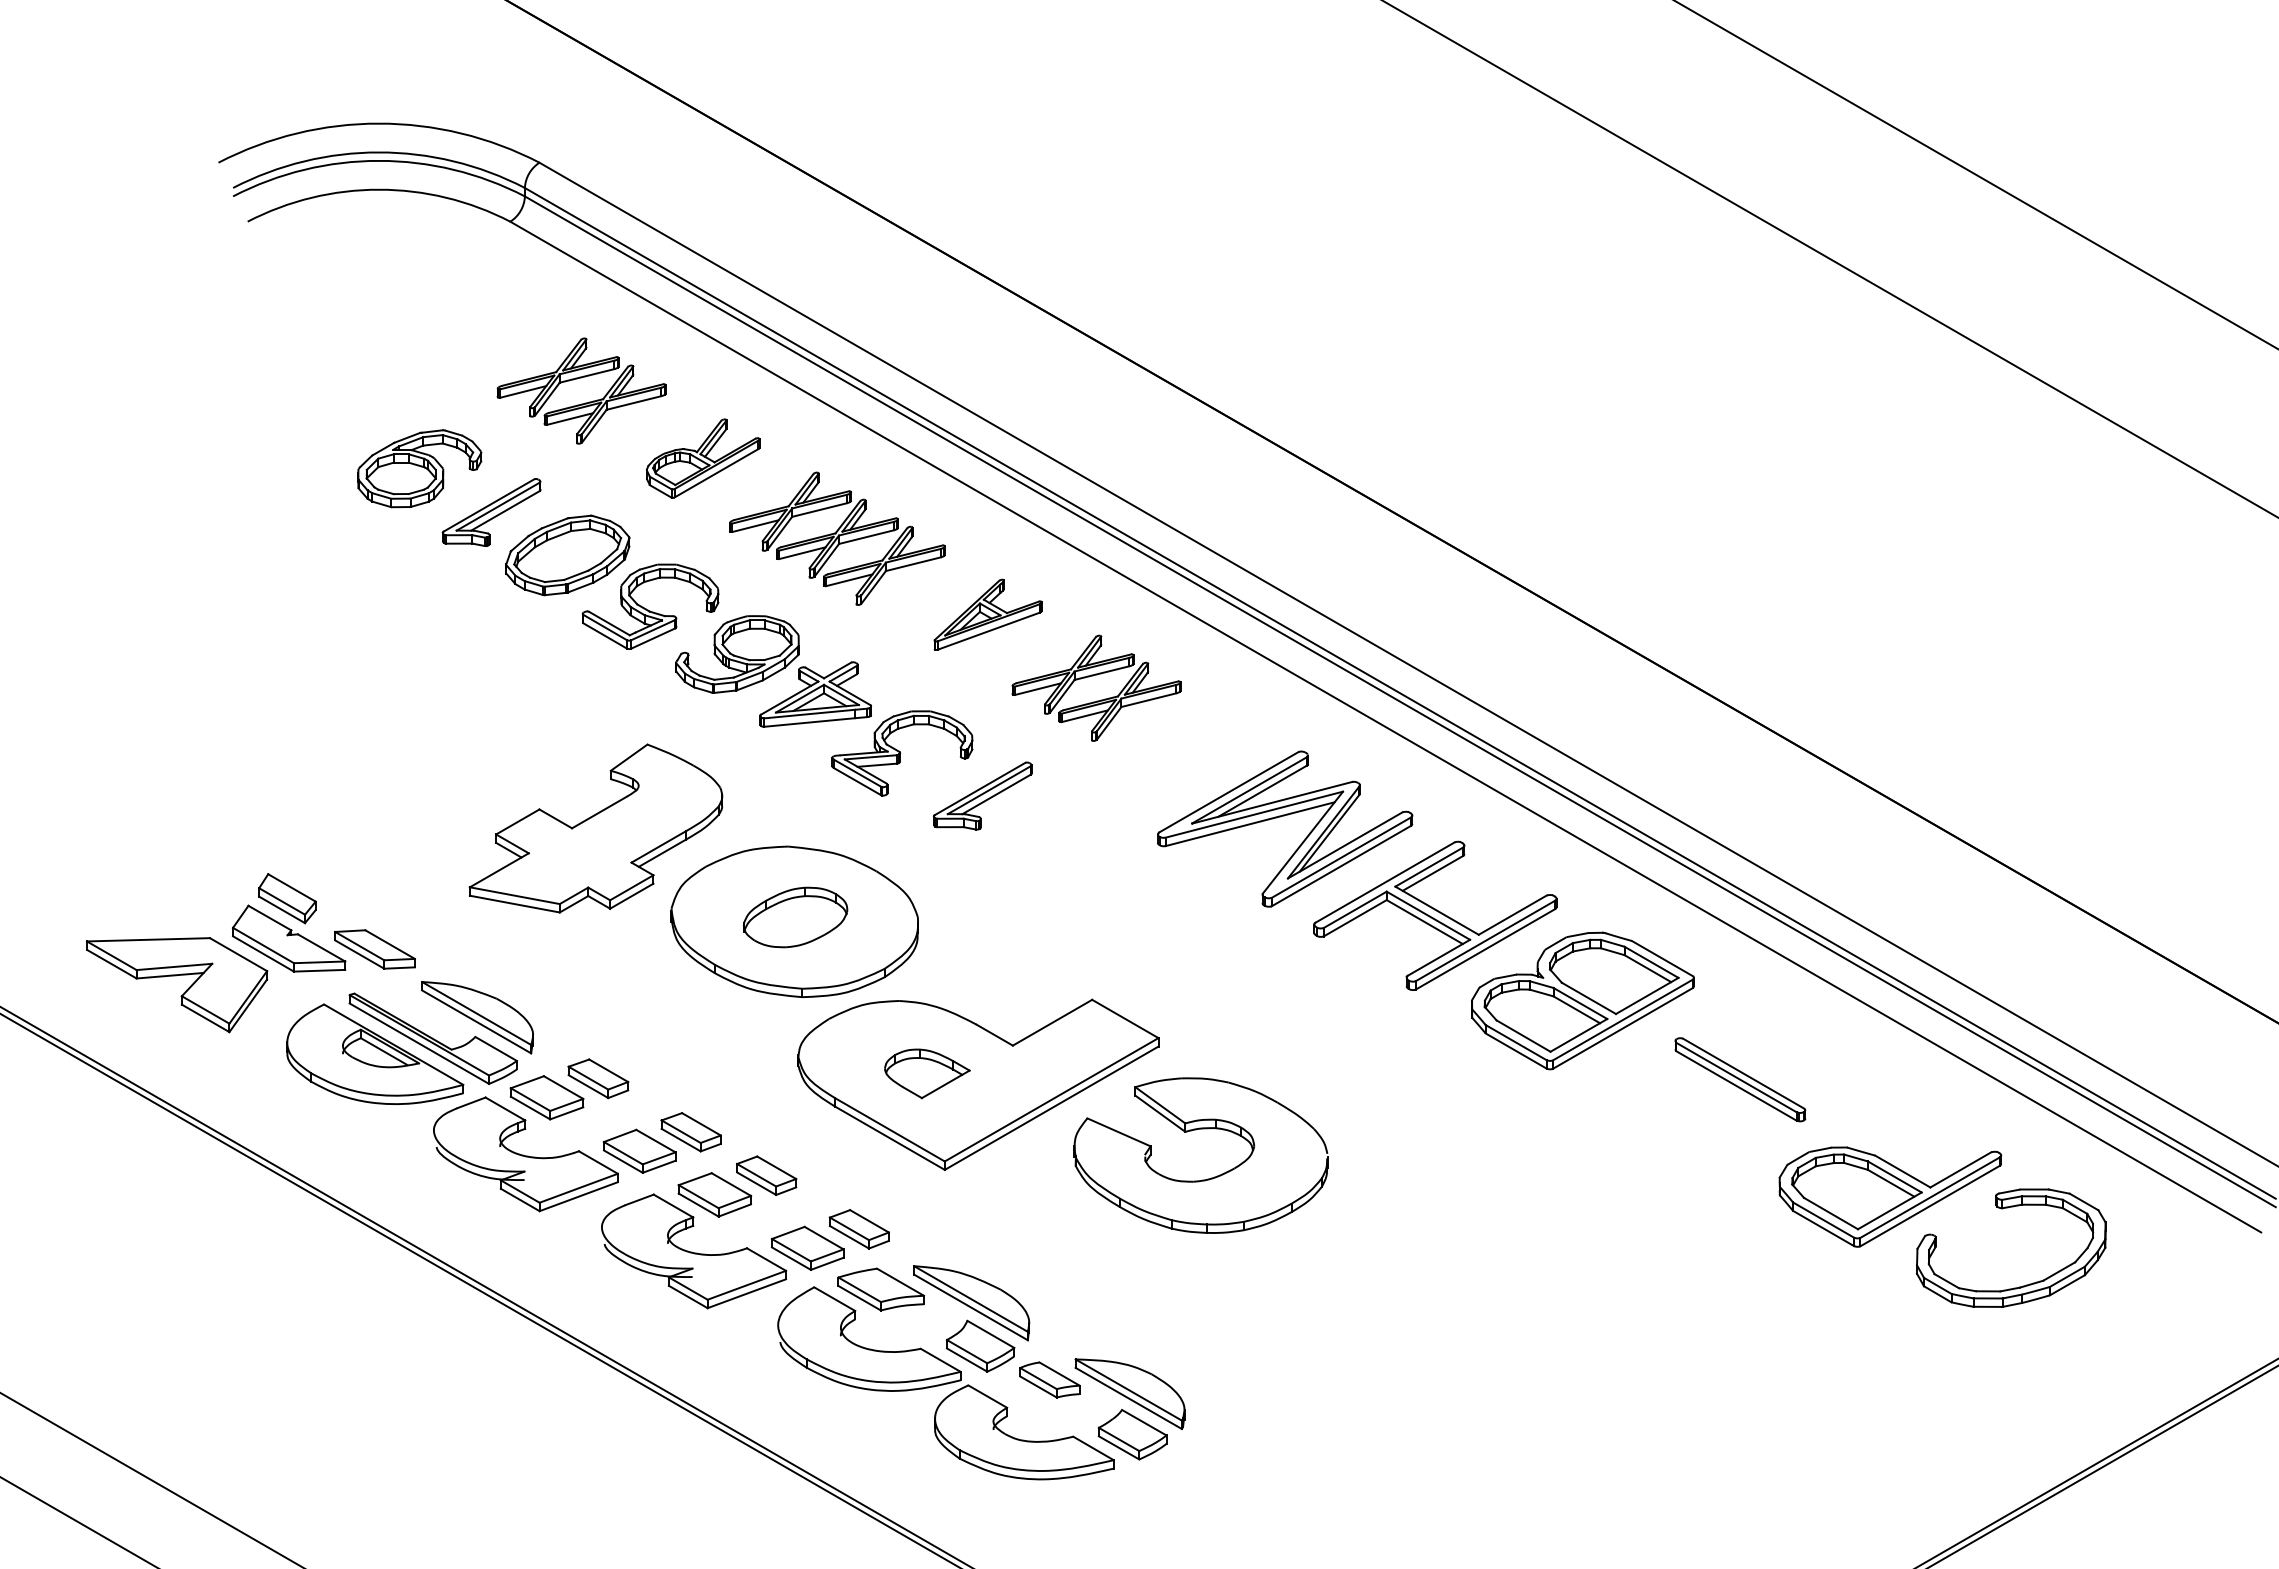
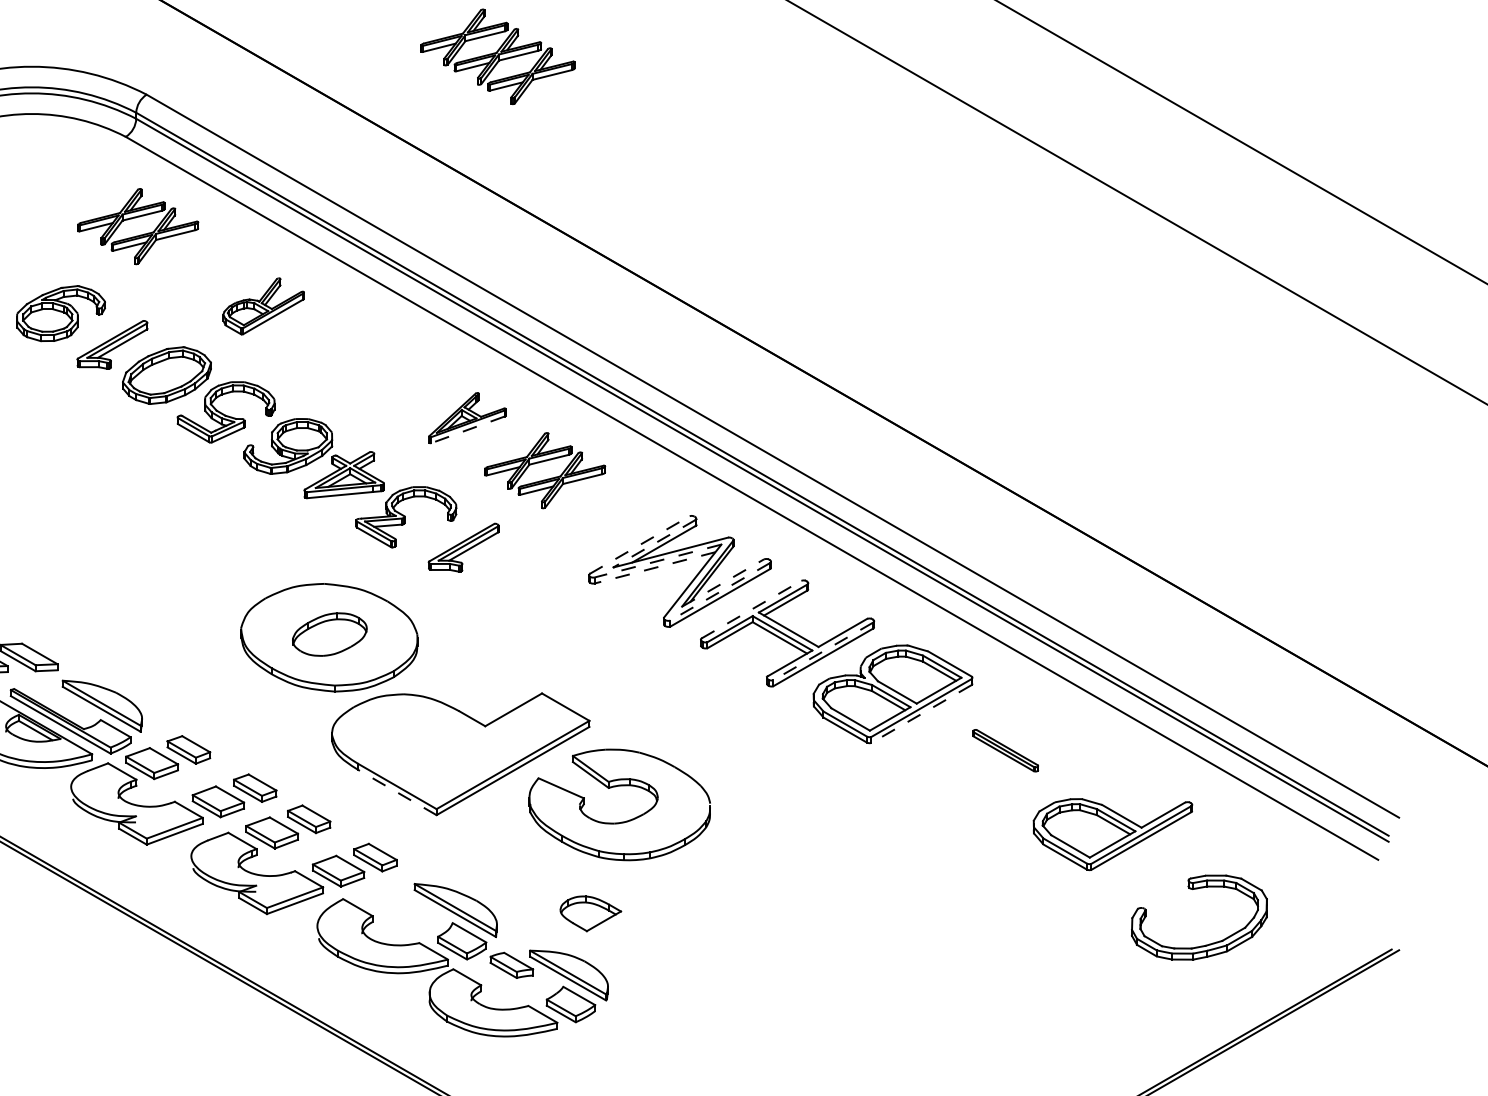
part: (577, 379) -> (135, 218), moved
part: (837, 538) -> (497, 56), moved
line: (988, 631) -> (467, 430), solid -> dashed
line: (1249, 790) -> (654, 543), solid -> dashed
line: (1228, 792) -> (639, 545), solid -> dashed
line: (1254, 814) -> (658, 560), solid -> dashed
line: (1249, 824) -> (654, 568), solid -> dashed
part: (595, 828) -> (186, 570), removed
line: (1345, 845) -> (723, 583), solid -> dashed
line: (1340, 857) -> (719, 591), solid -> dashed
line: (1385, 882) -> (751, 609), solid -> dashed
line: (1485, 941) -> (823, 651), solid -> dashed
line: (1622, 1028) -> (921, 713), solid -> dashed
part: (927, 1073) -> (590, 913), moved
part: (1740, 1079) -> (1005, 750), size x0.7
line: (889, 1137) -> (397, 791), solid -> dashed
part: (2002, 1209) -> (1193, 889), moved
part: (881, 1289) -> (391, 900), removed

